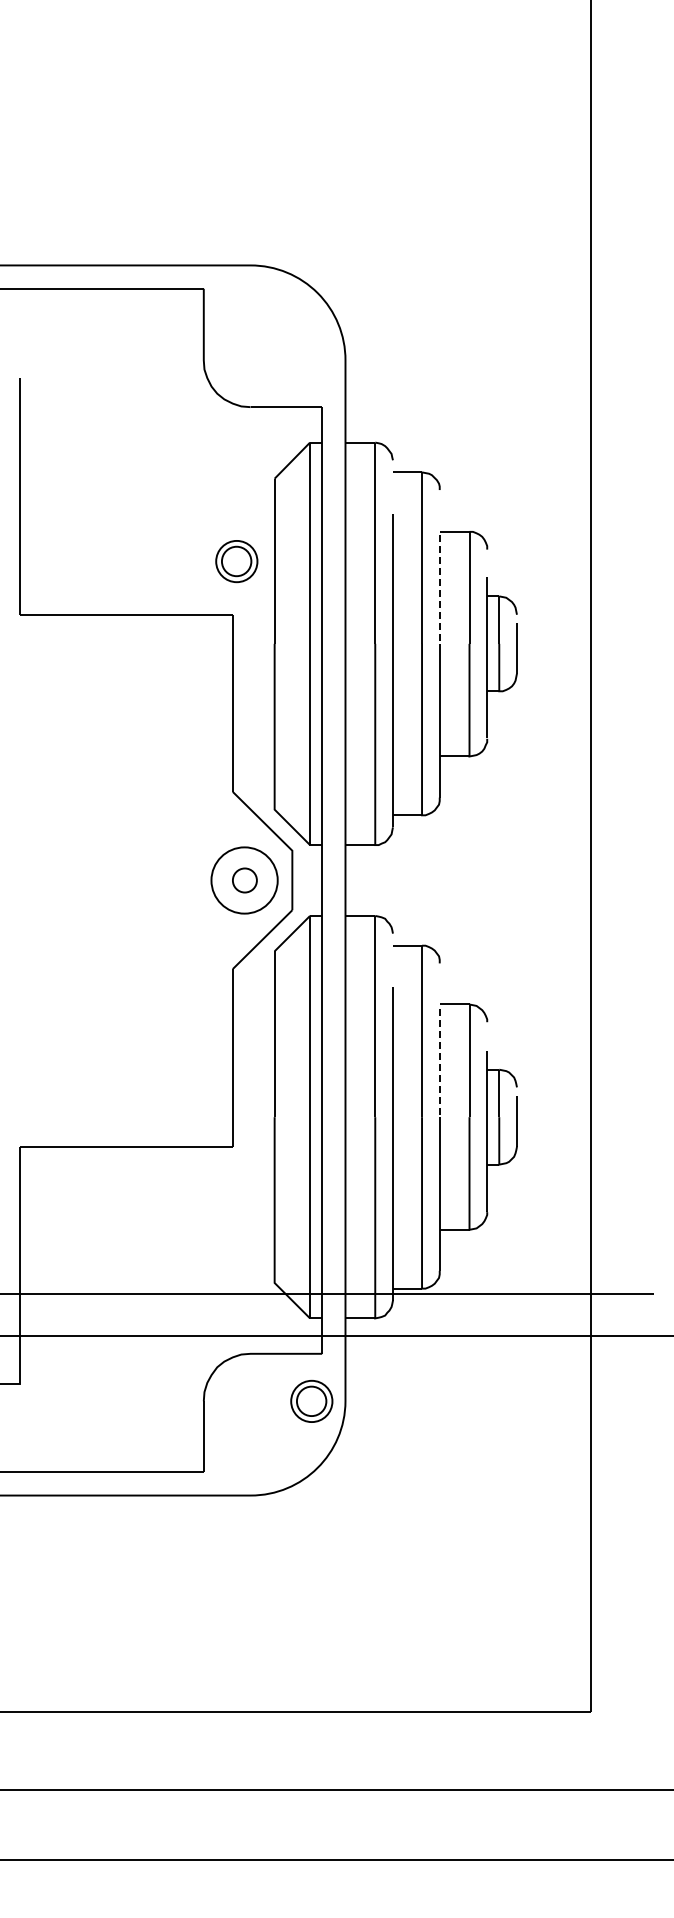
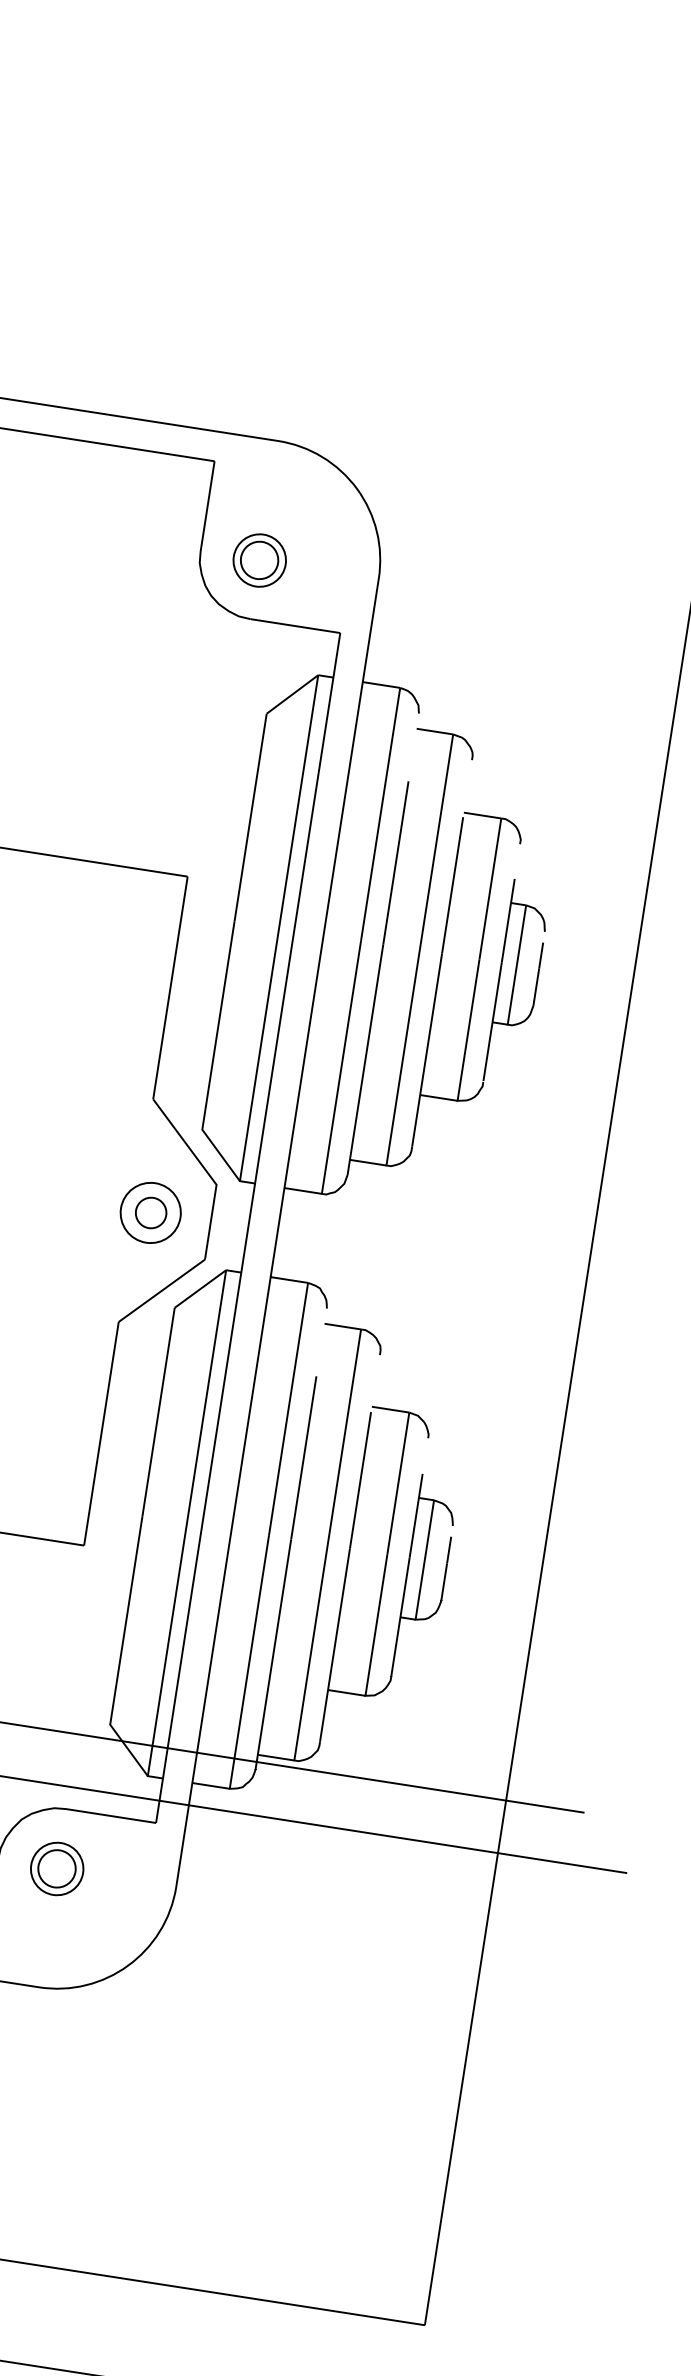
part: (236, 561) -> (259, 560), moved
line: (439, 590) -> (452, 886), dashed -> solid
circle: (244, 880) -> (150, 1212), size x0.71
line: (439, 1063) -> (360, 1480), dashed -> solid
part: (311, 1400) -> (56, 1867), moved

